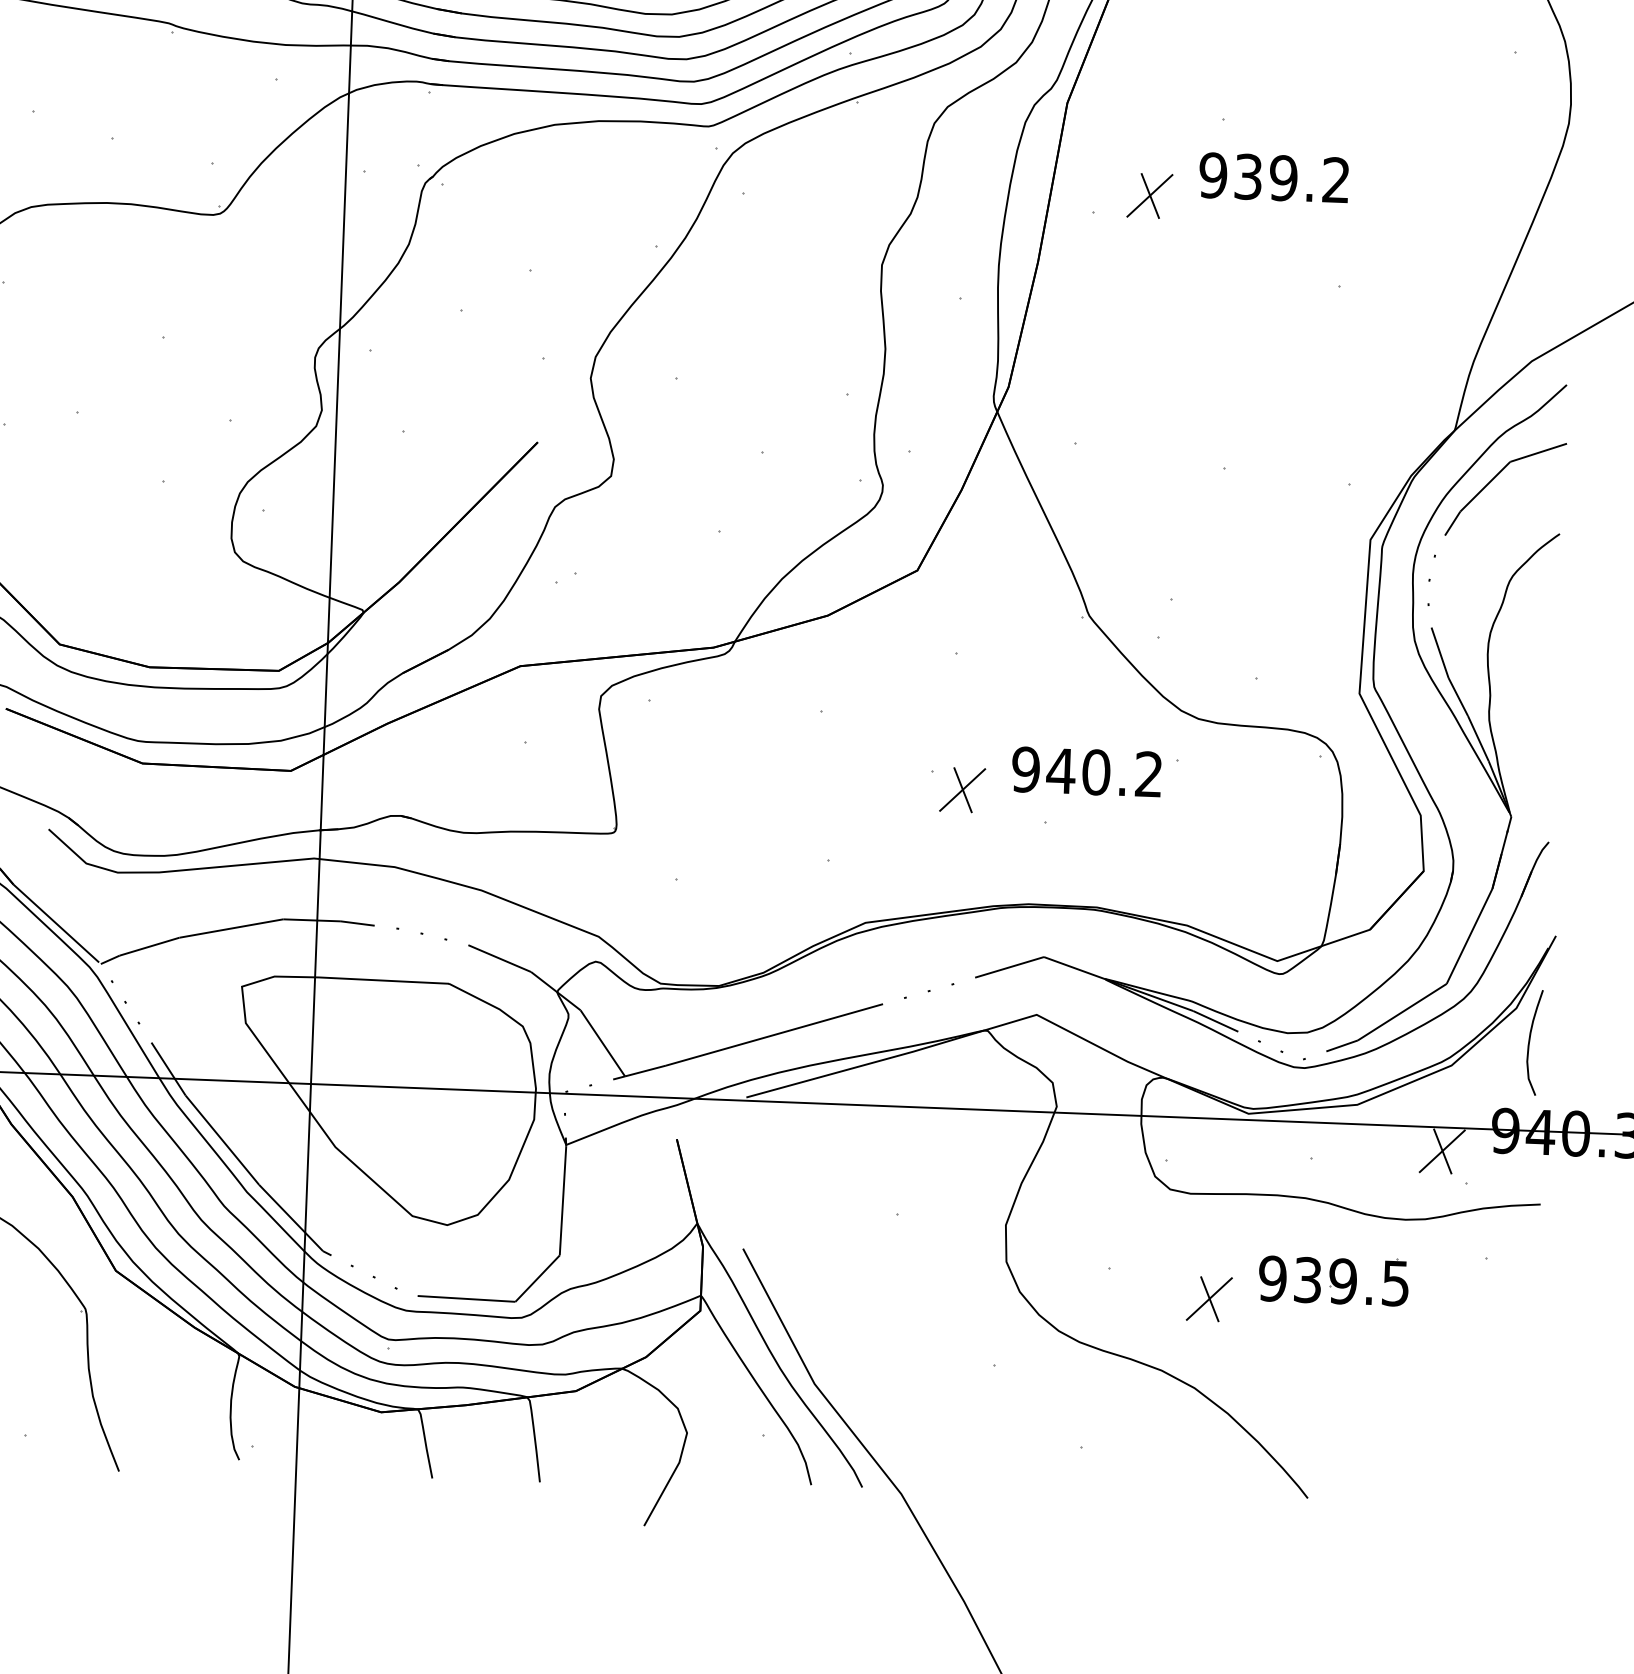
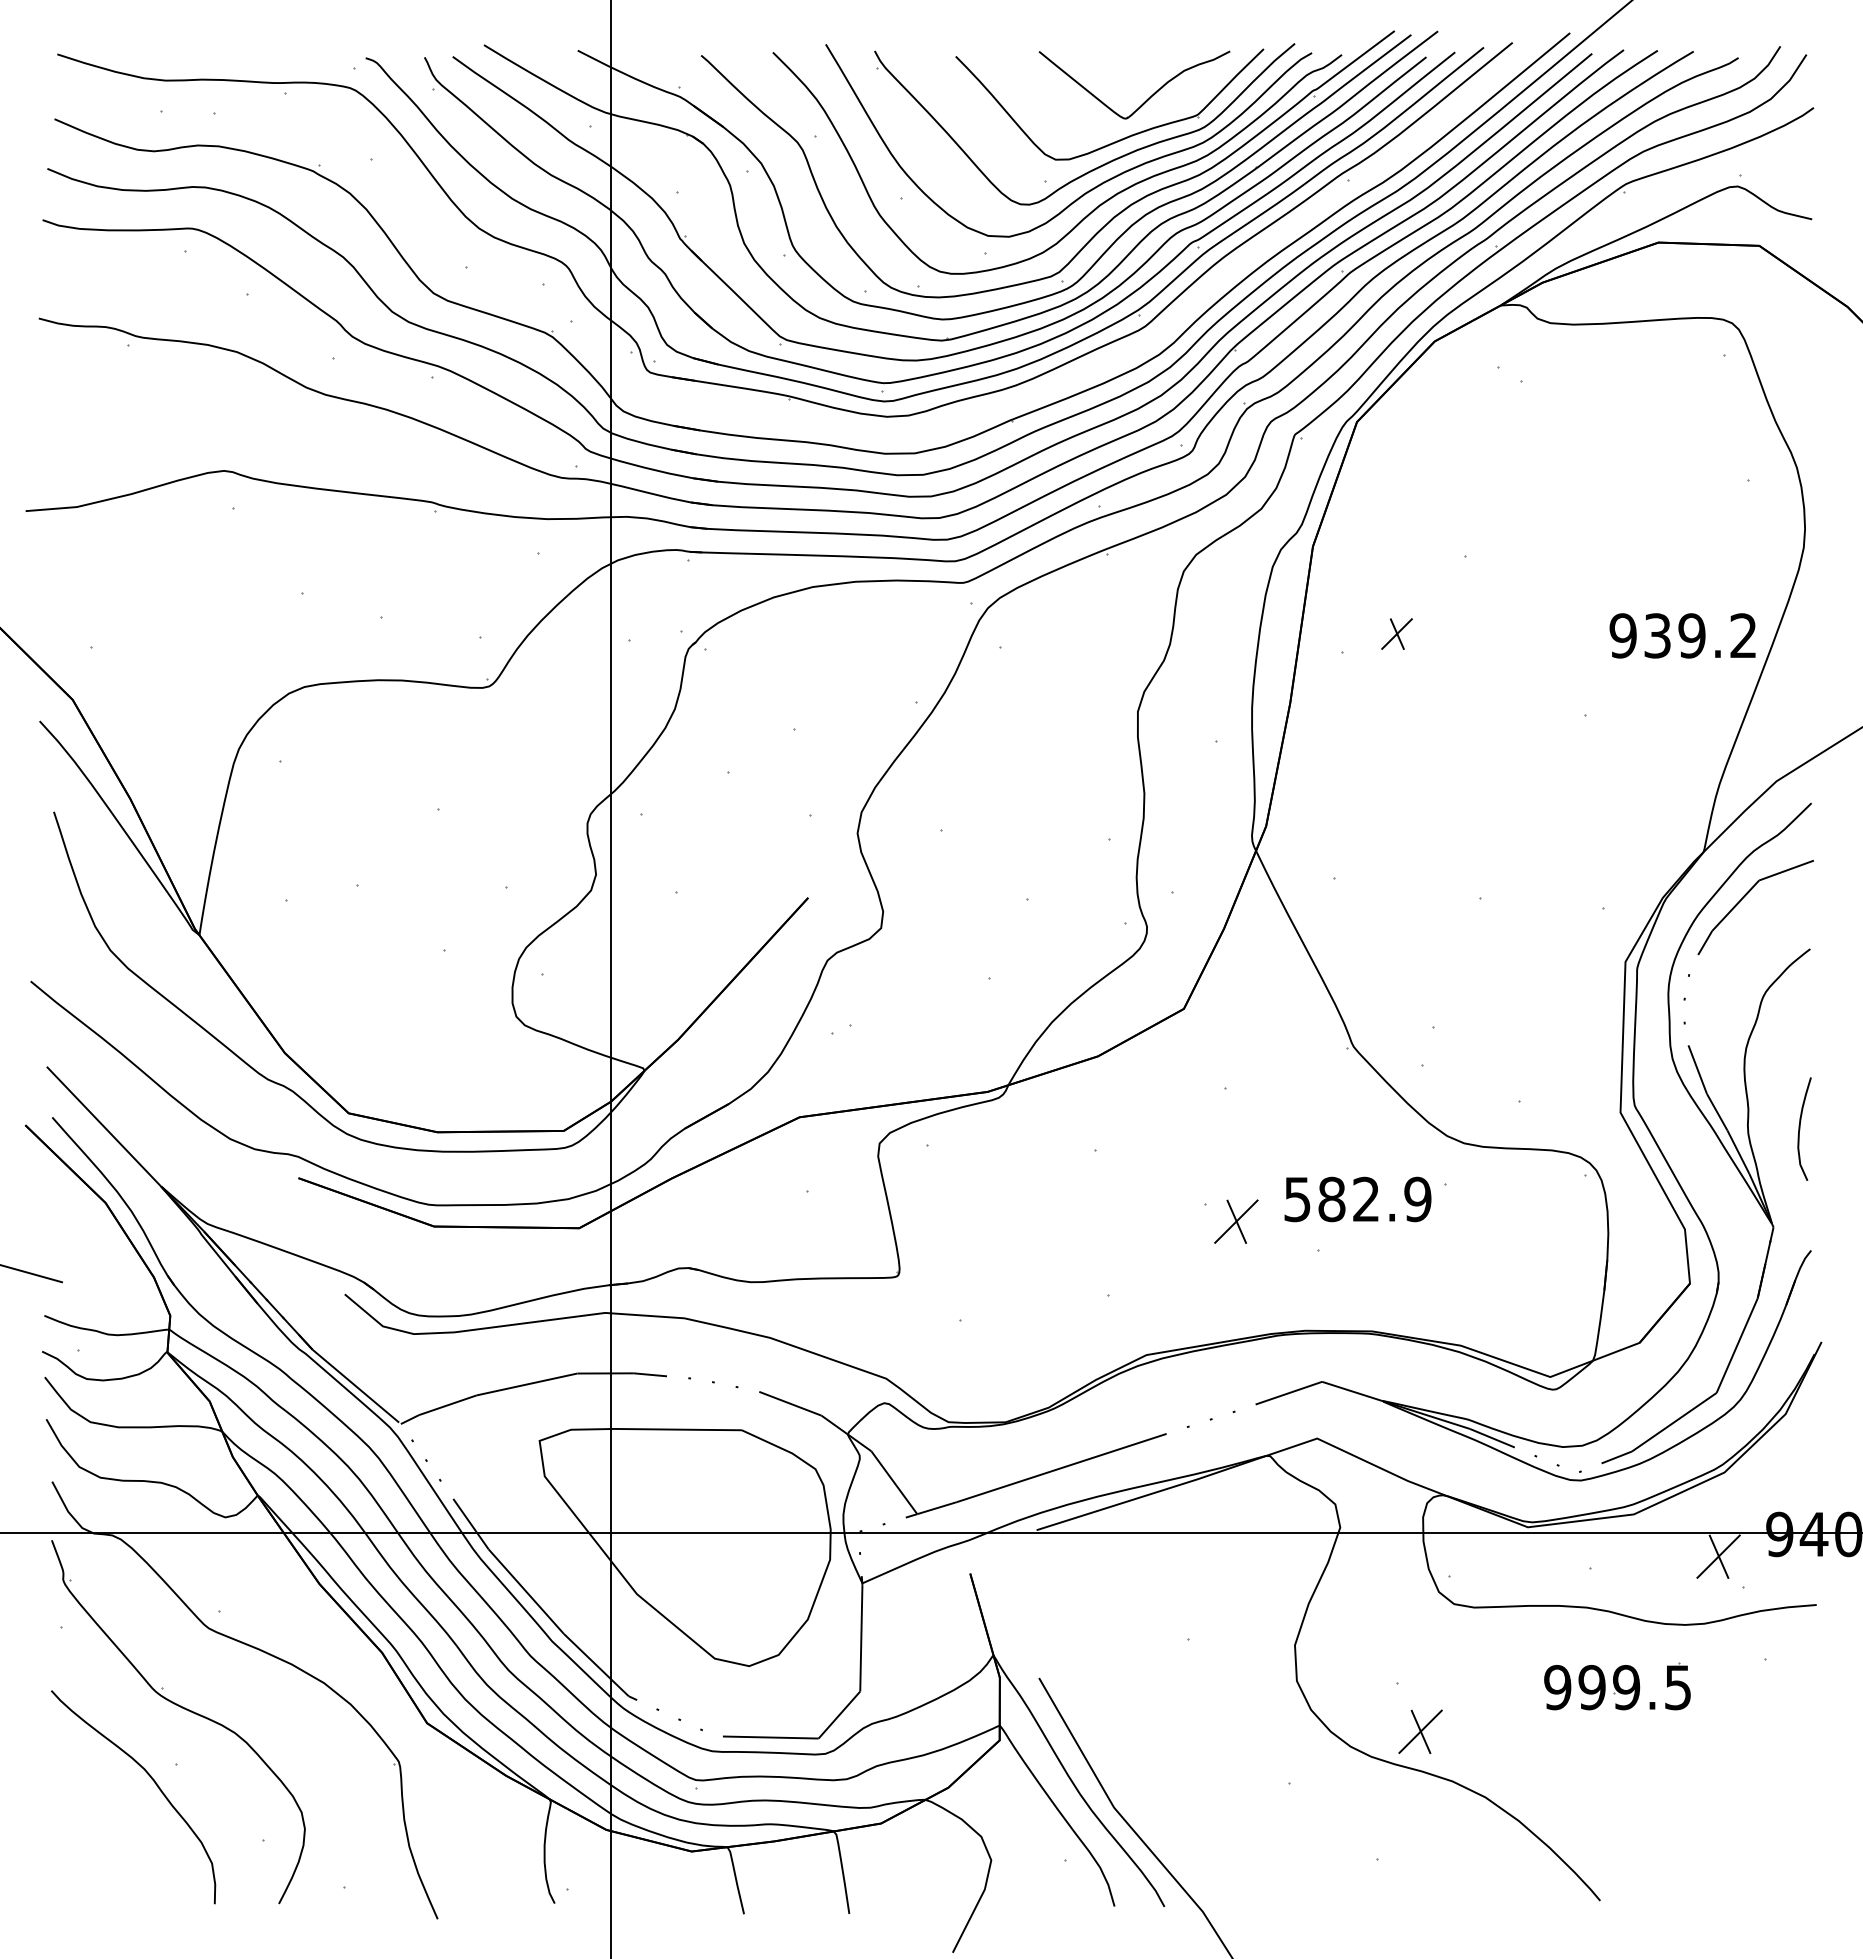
text: (1273, 177) -> (1682, 635), moved
part: (1149, 195) -> (1396, 633), size x0.7
text: (1087, 772) -> (1357, 1199), 940.2 -> 582.9
curve: (1530, 1041) -> (1800, 1128), moved
text: (1307, 1280) -> (1591, 1687), 939.5 -> 999.5
part: (1209, 1298) -> (1420, 1731), moved

